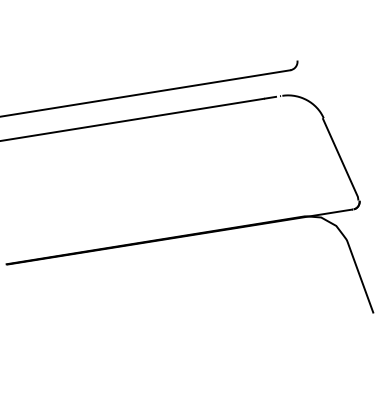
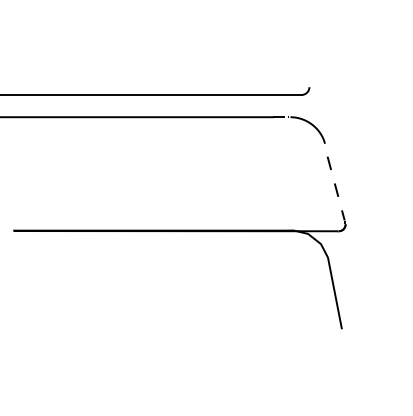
line: (340, 159) -> (334, 183), solid -> dashed

